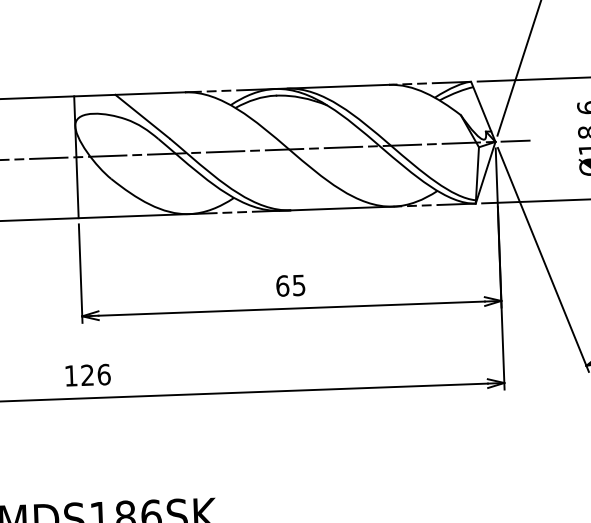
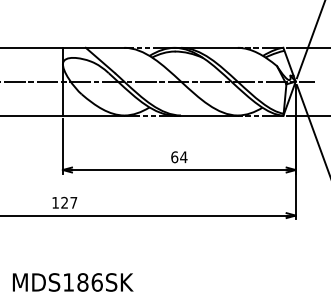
text: (298, 285) -> (183, 157), 65 -> 64
text: (103, 374) -> (73, 202), 126 -> 127

